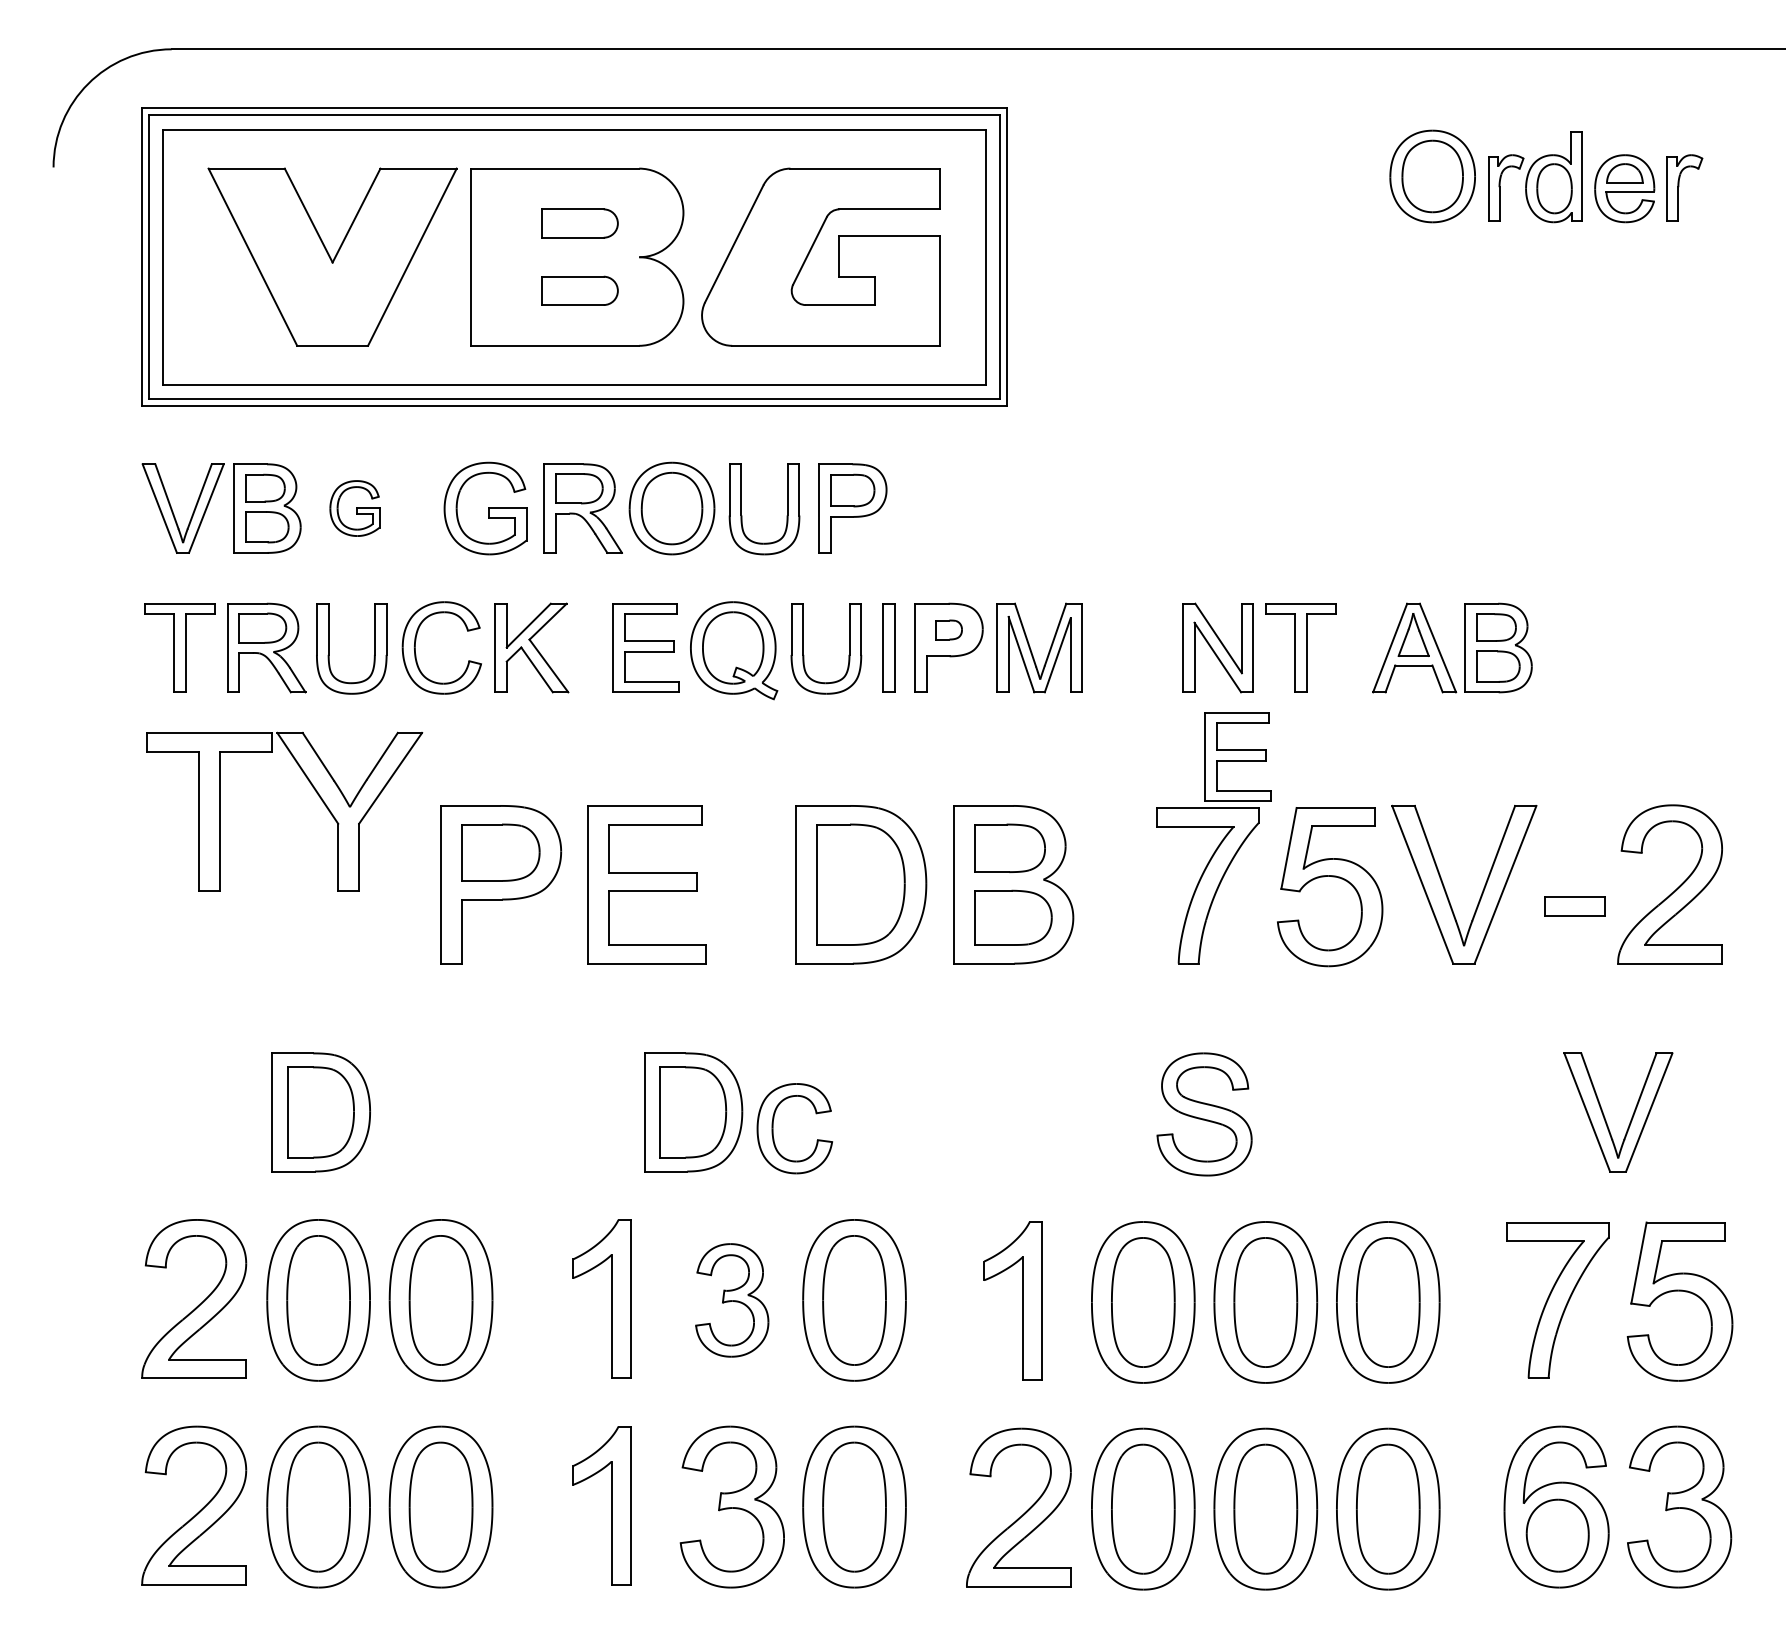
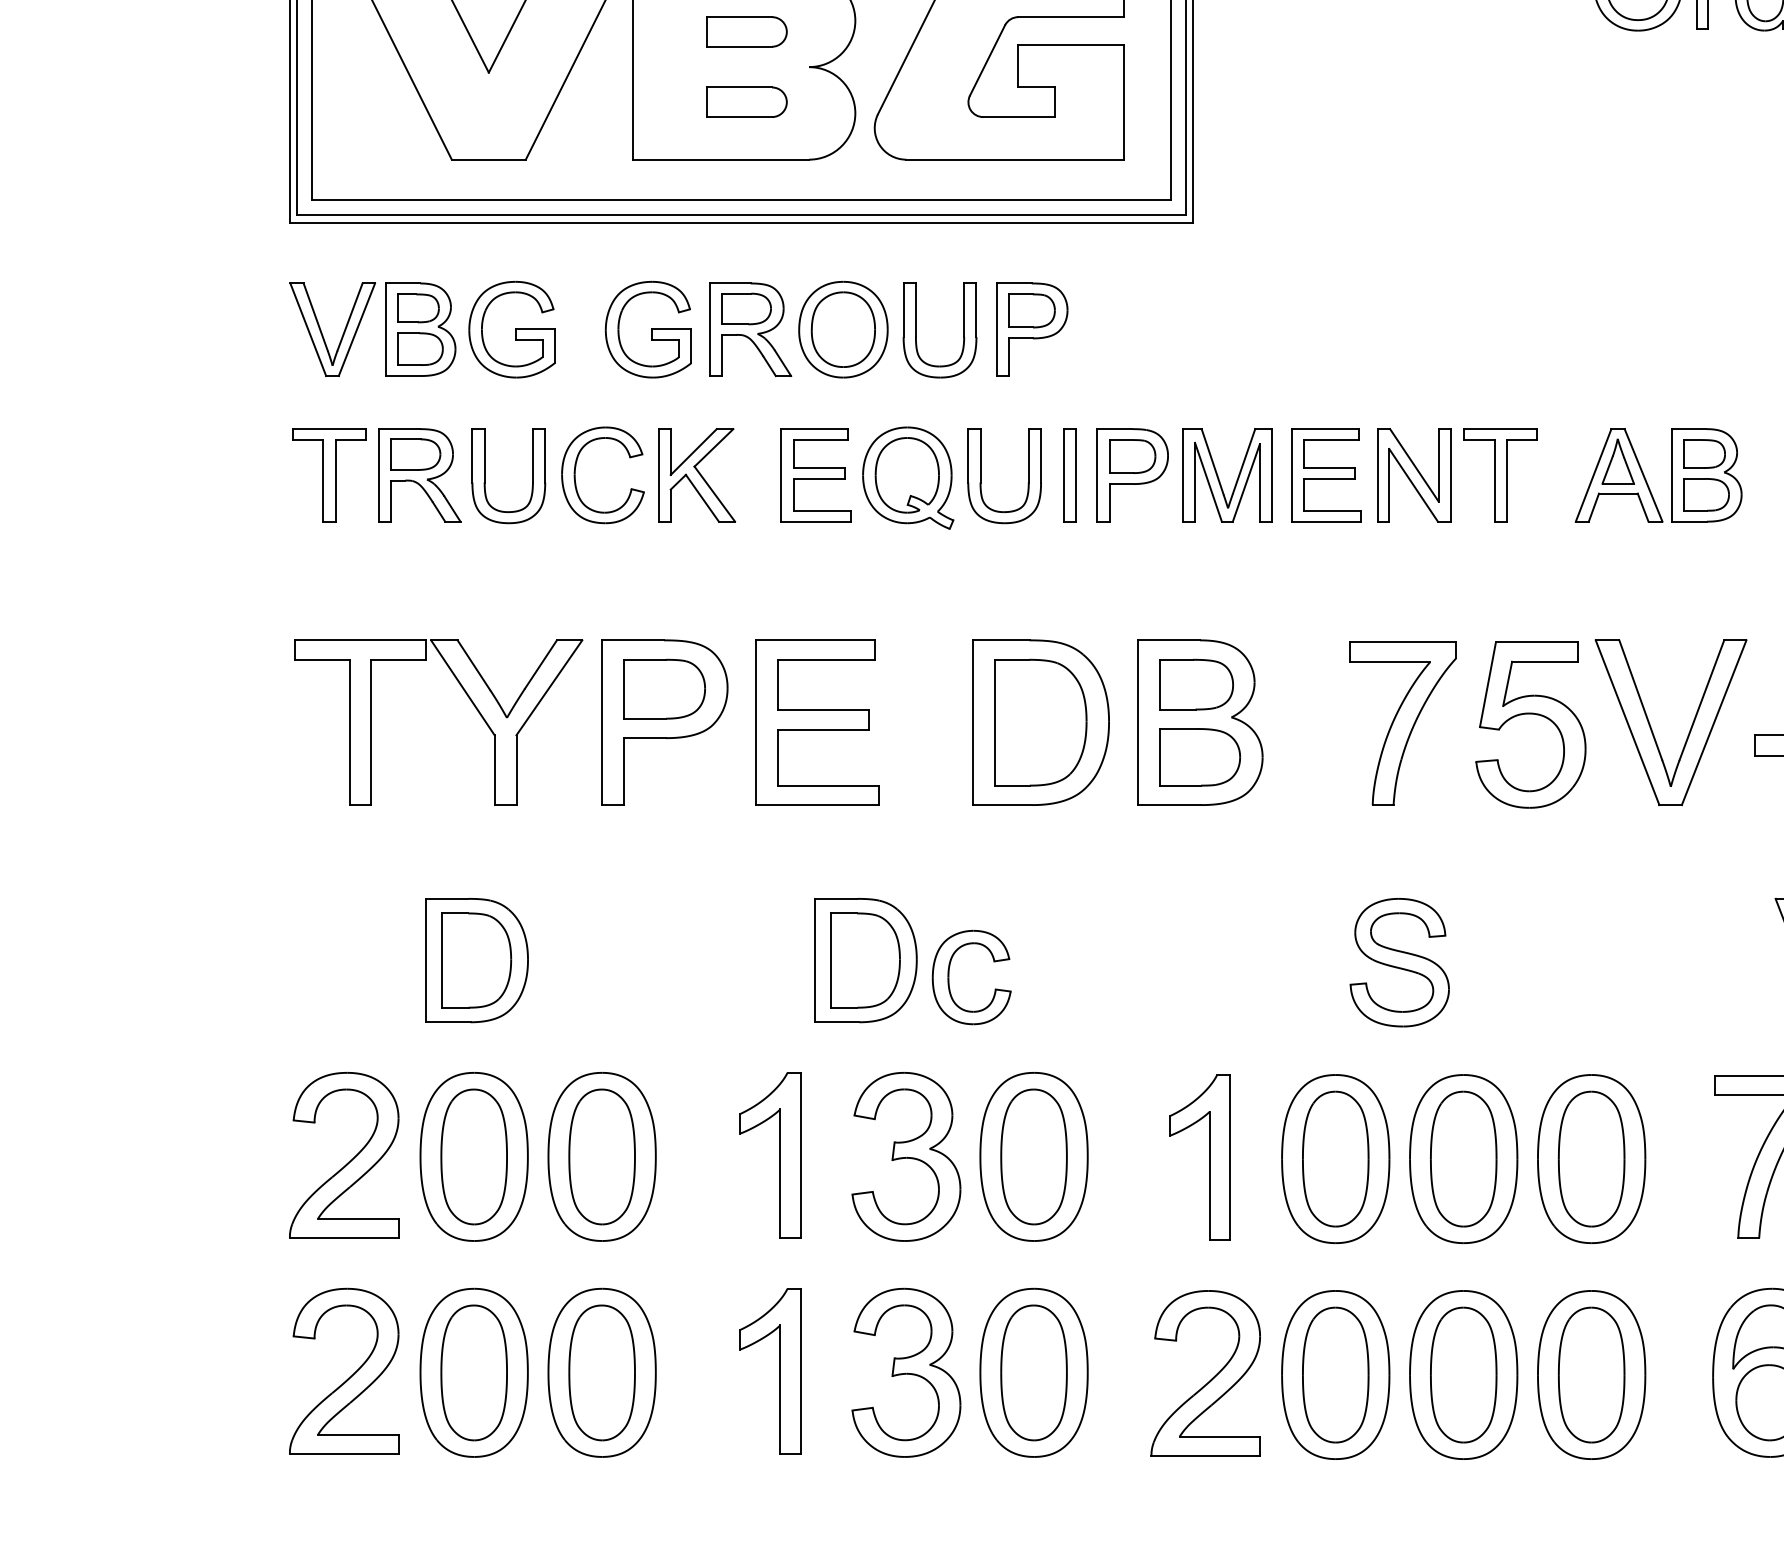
part: (354, 508) -> (511, 329), size x1.67
part: (948, 629) -> (1132, 456), size x1.67
part: (1237, 756) -> (1325, 474), moved
part: (314, 790) -> (469, 700), moved
part: (731, 1300) -> (905, 1157), size x1.43

